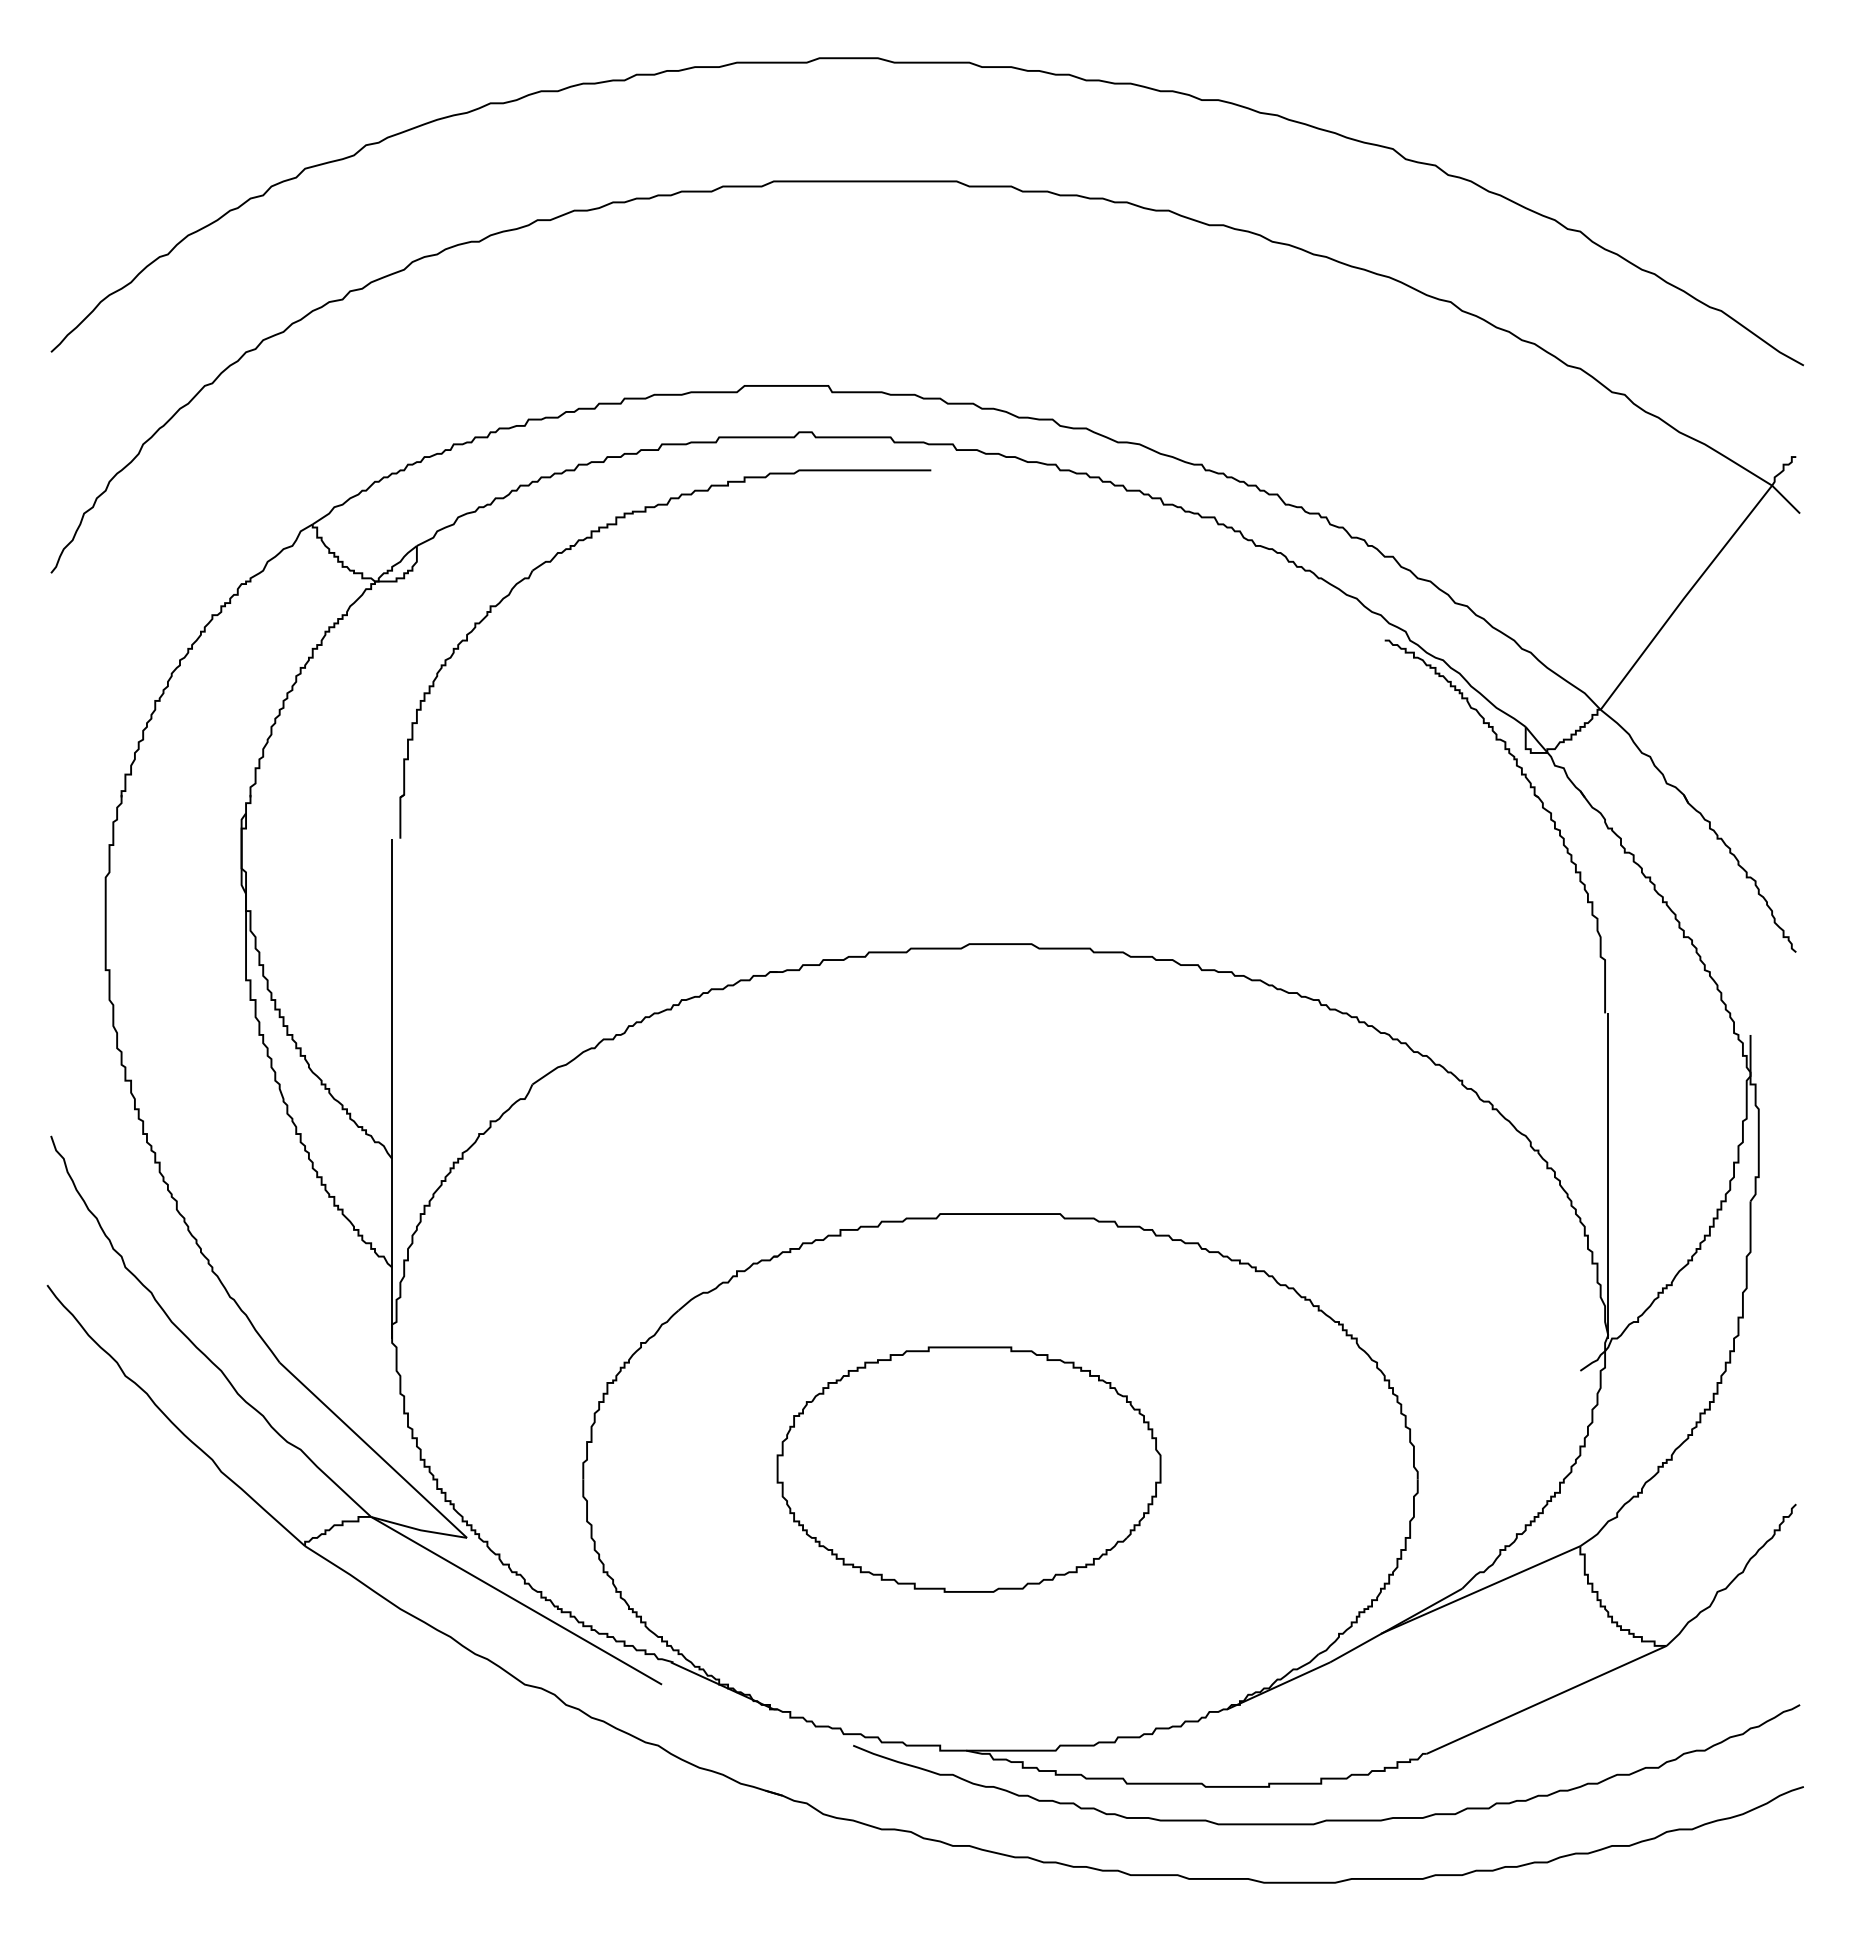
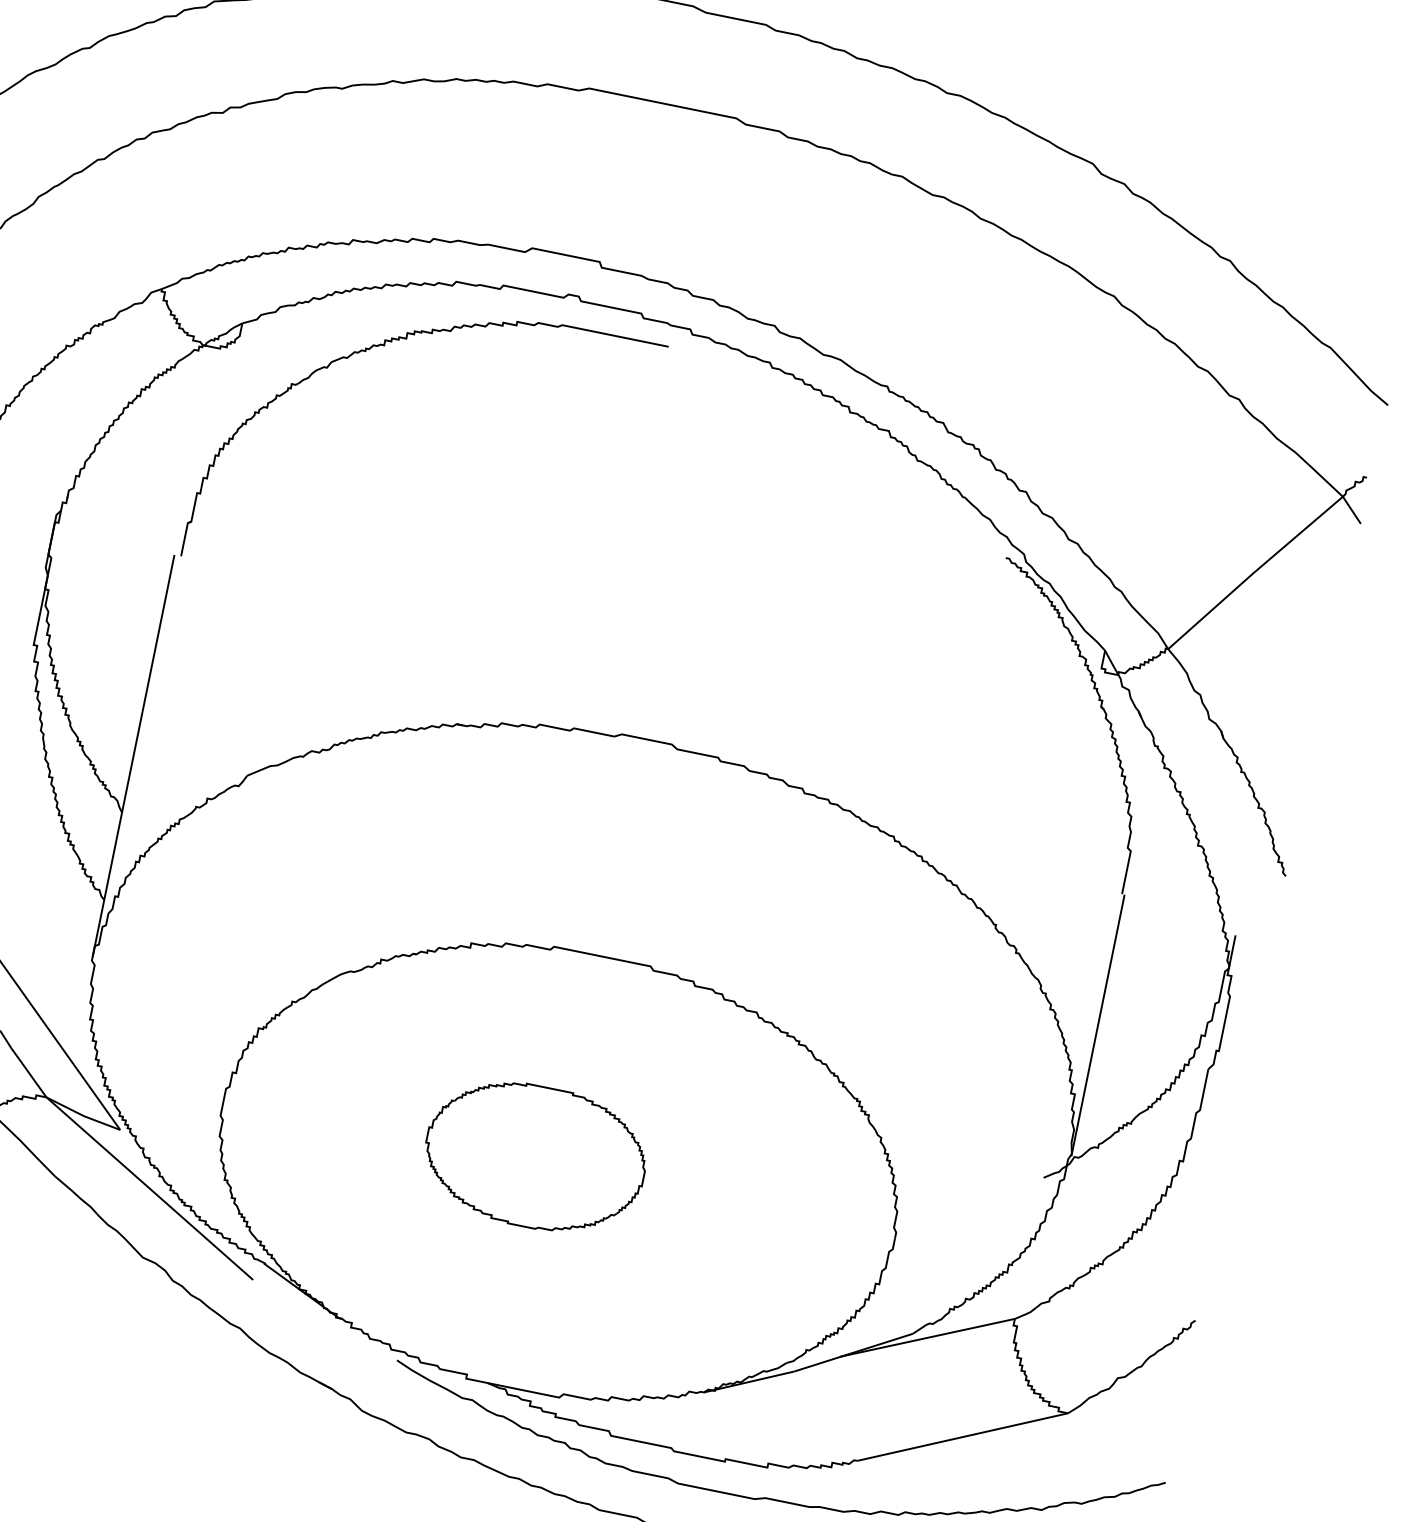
part: (968, 1469) -> (535, 1157), size x0.7

